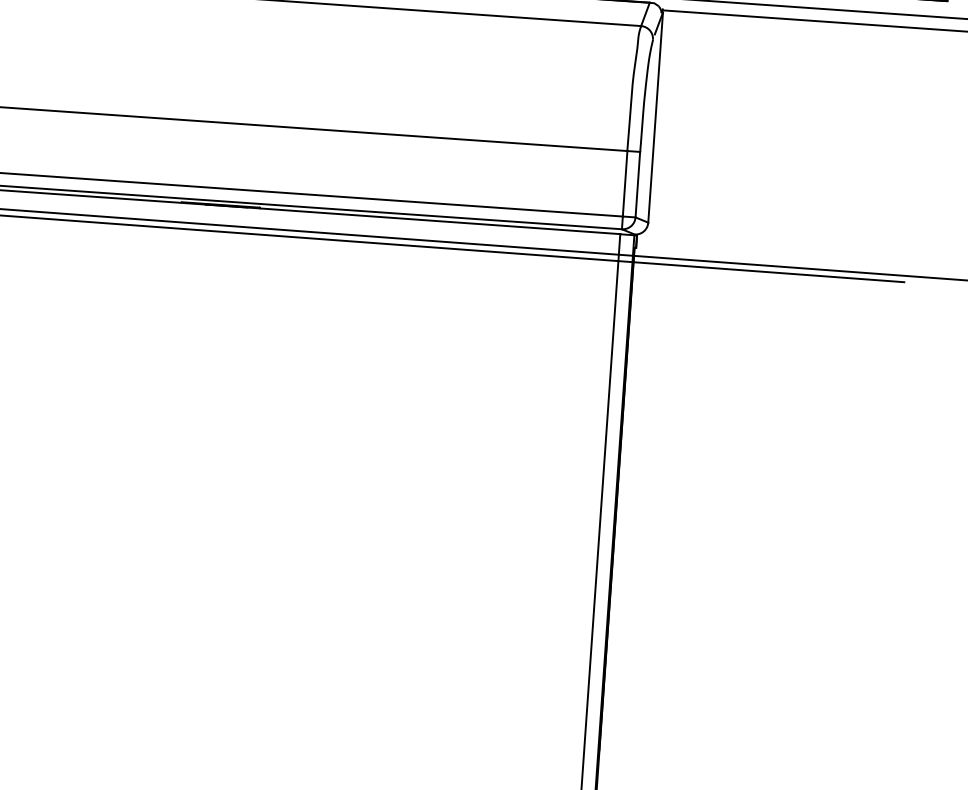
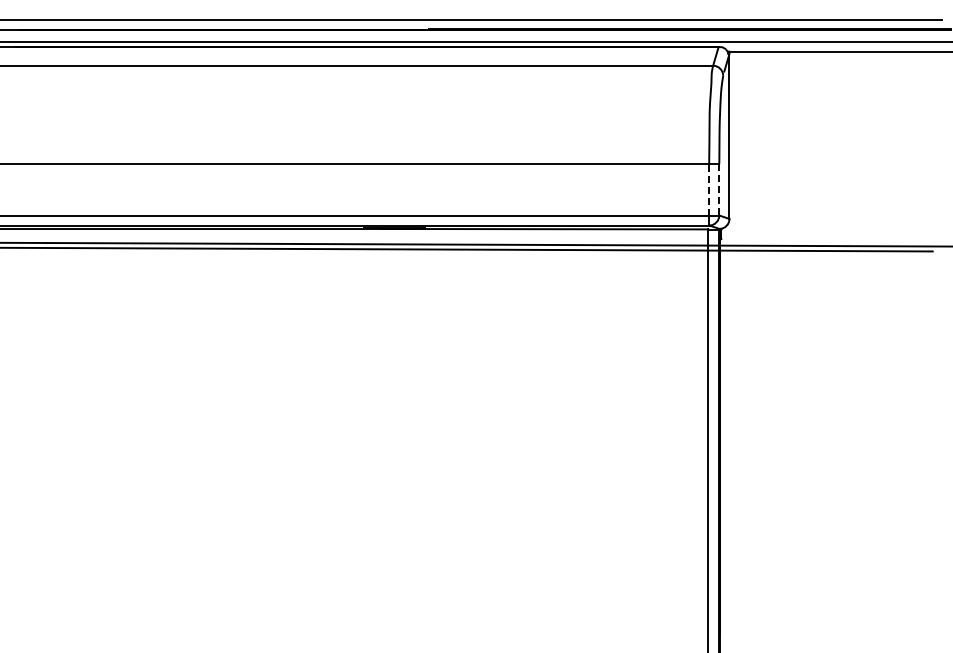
line: (625, 183) -> (709, 189), solid -> dashed
line: (638, 184) -> (719, 189), solid -> dashed

